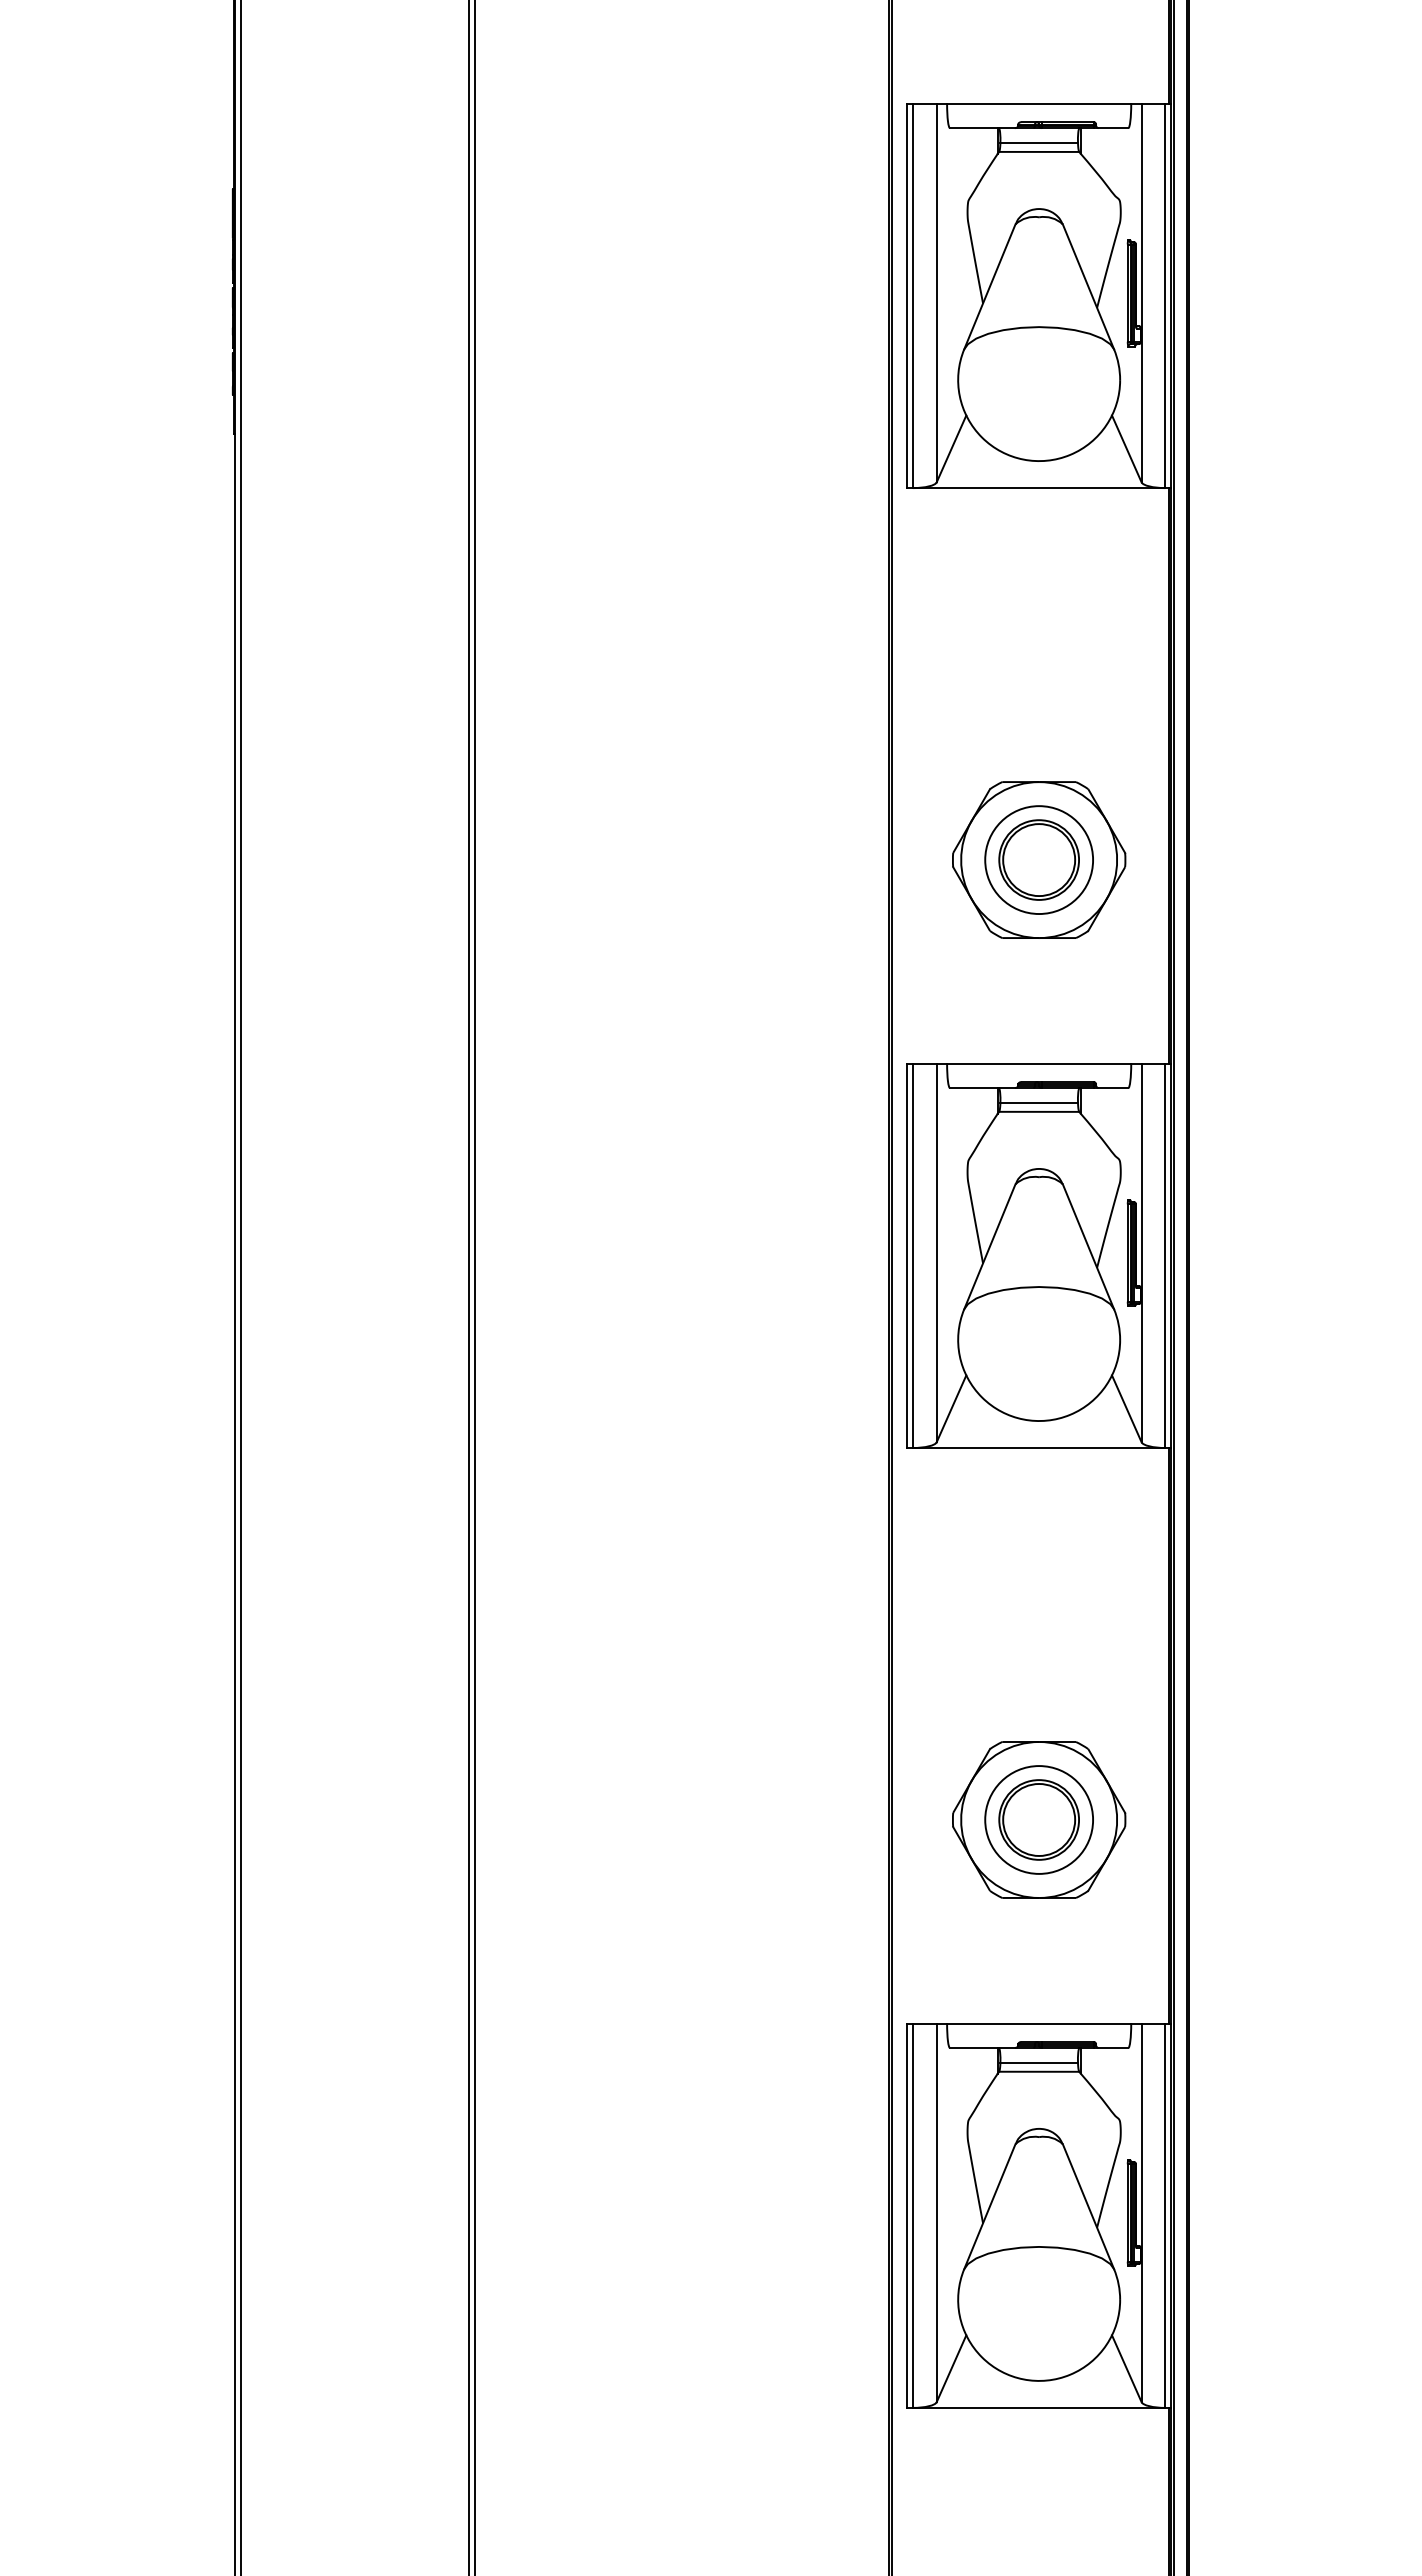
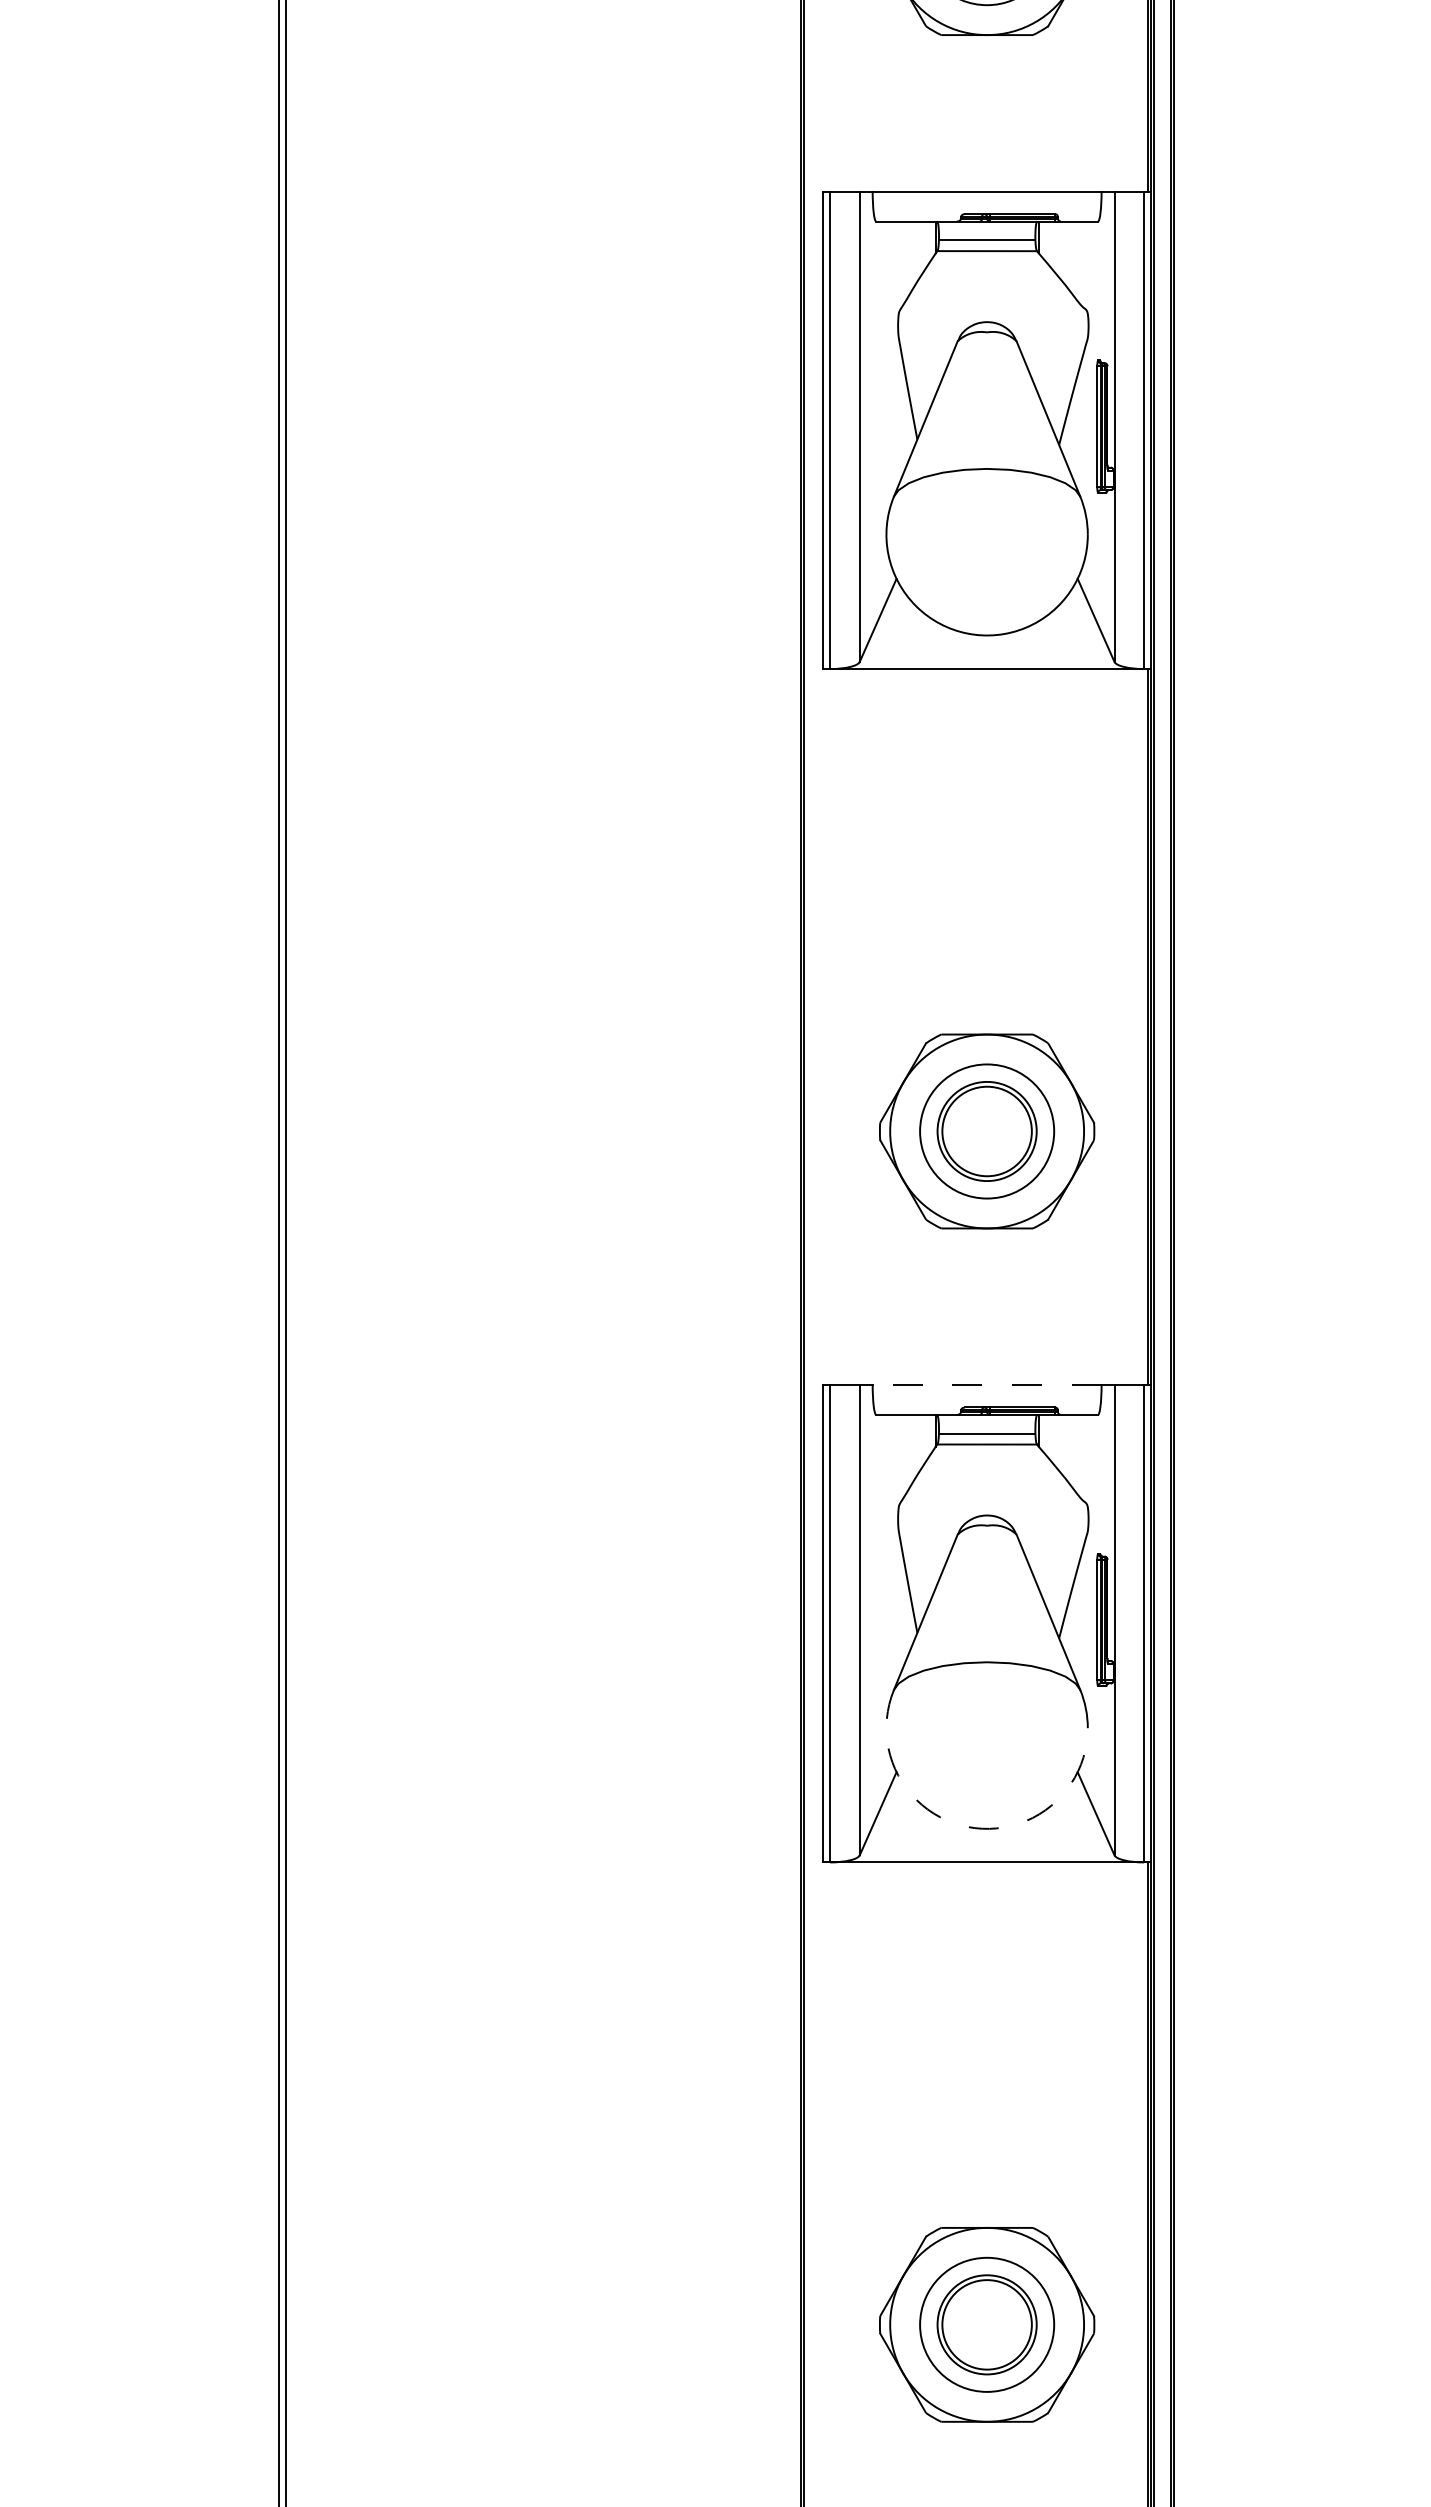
line: (1038, 1064) -> (986, 1385), solid -> dashed
arc: (1023, 1419) -> (967, 1826), solid -> dashed

